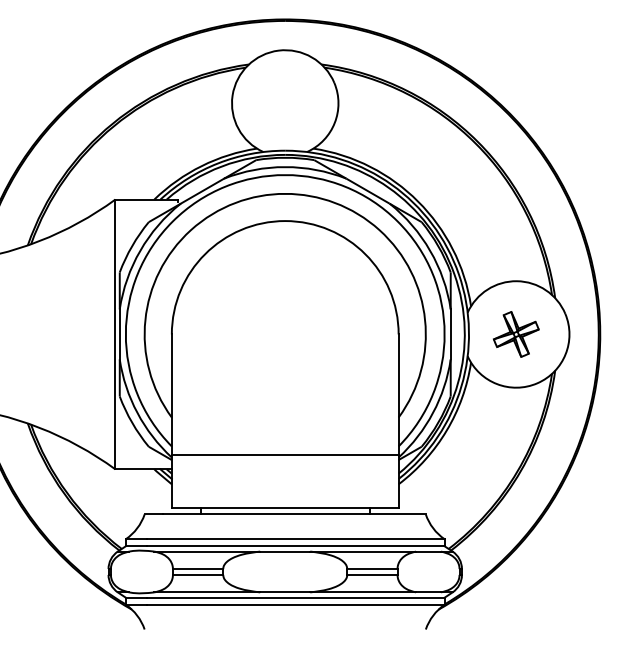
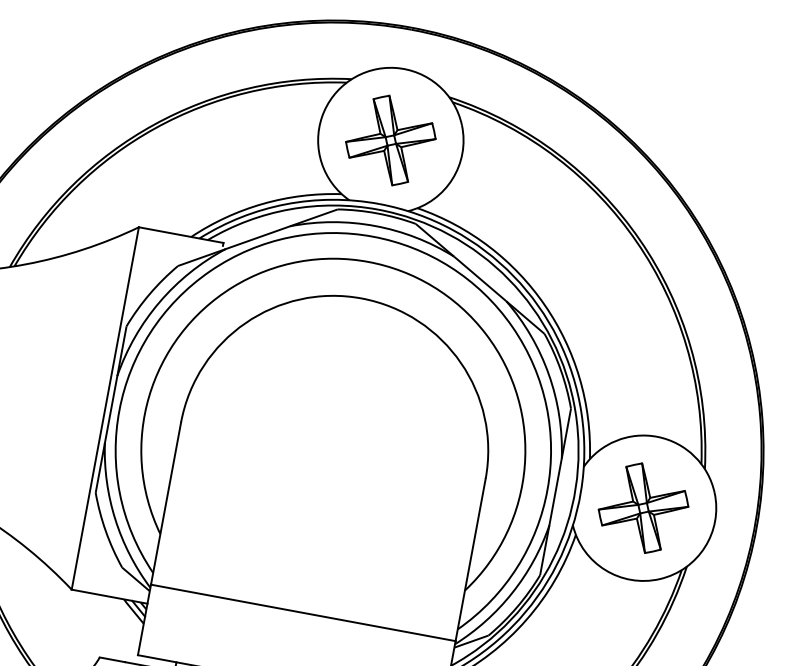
part: (285, 103) -> (391, 140), added
part: (516, 334) -> (643, 508), size x1.43

